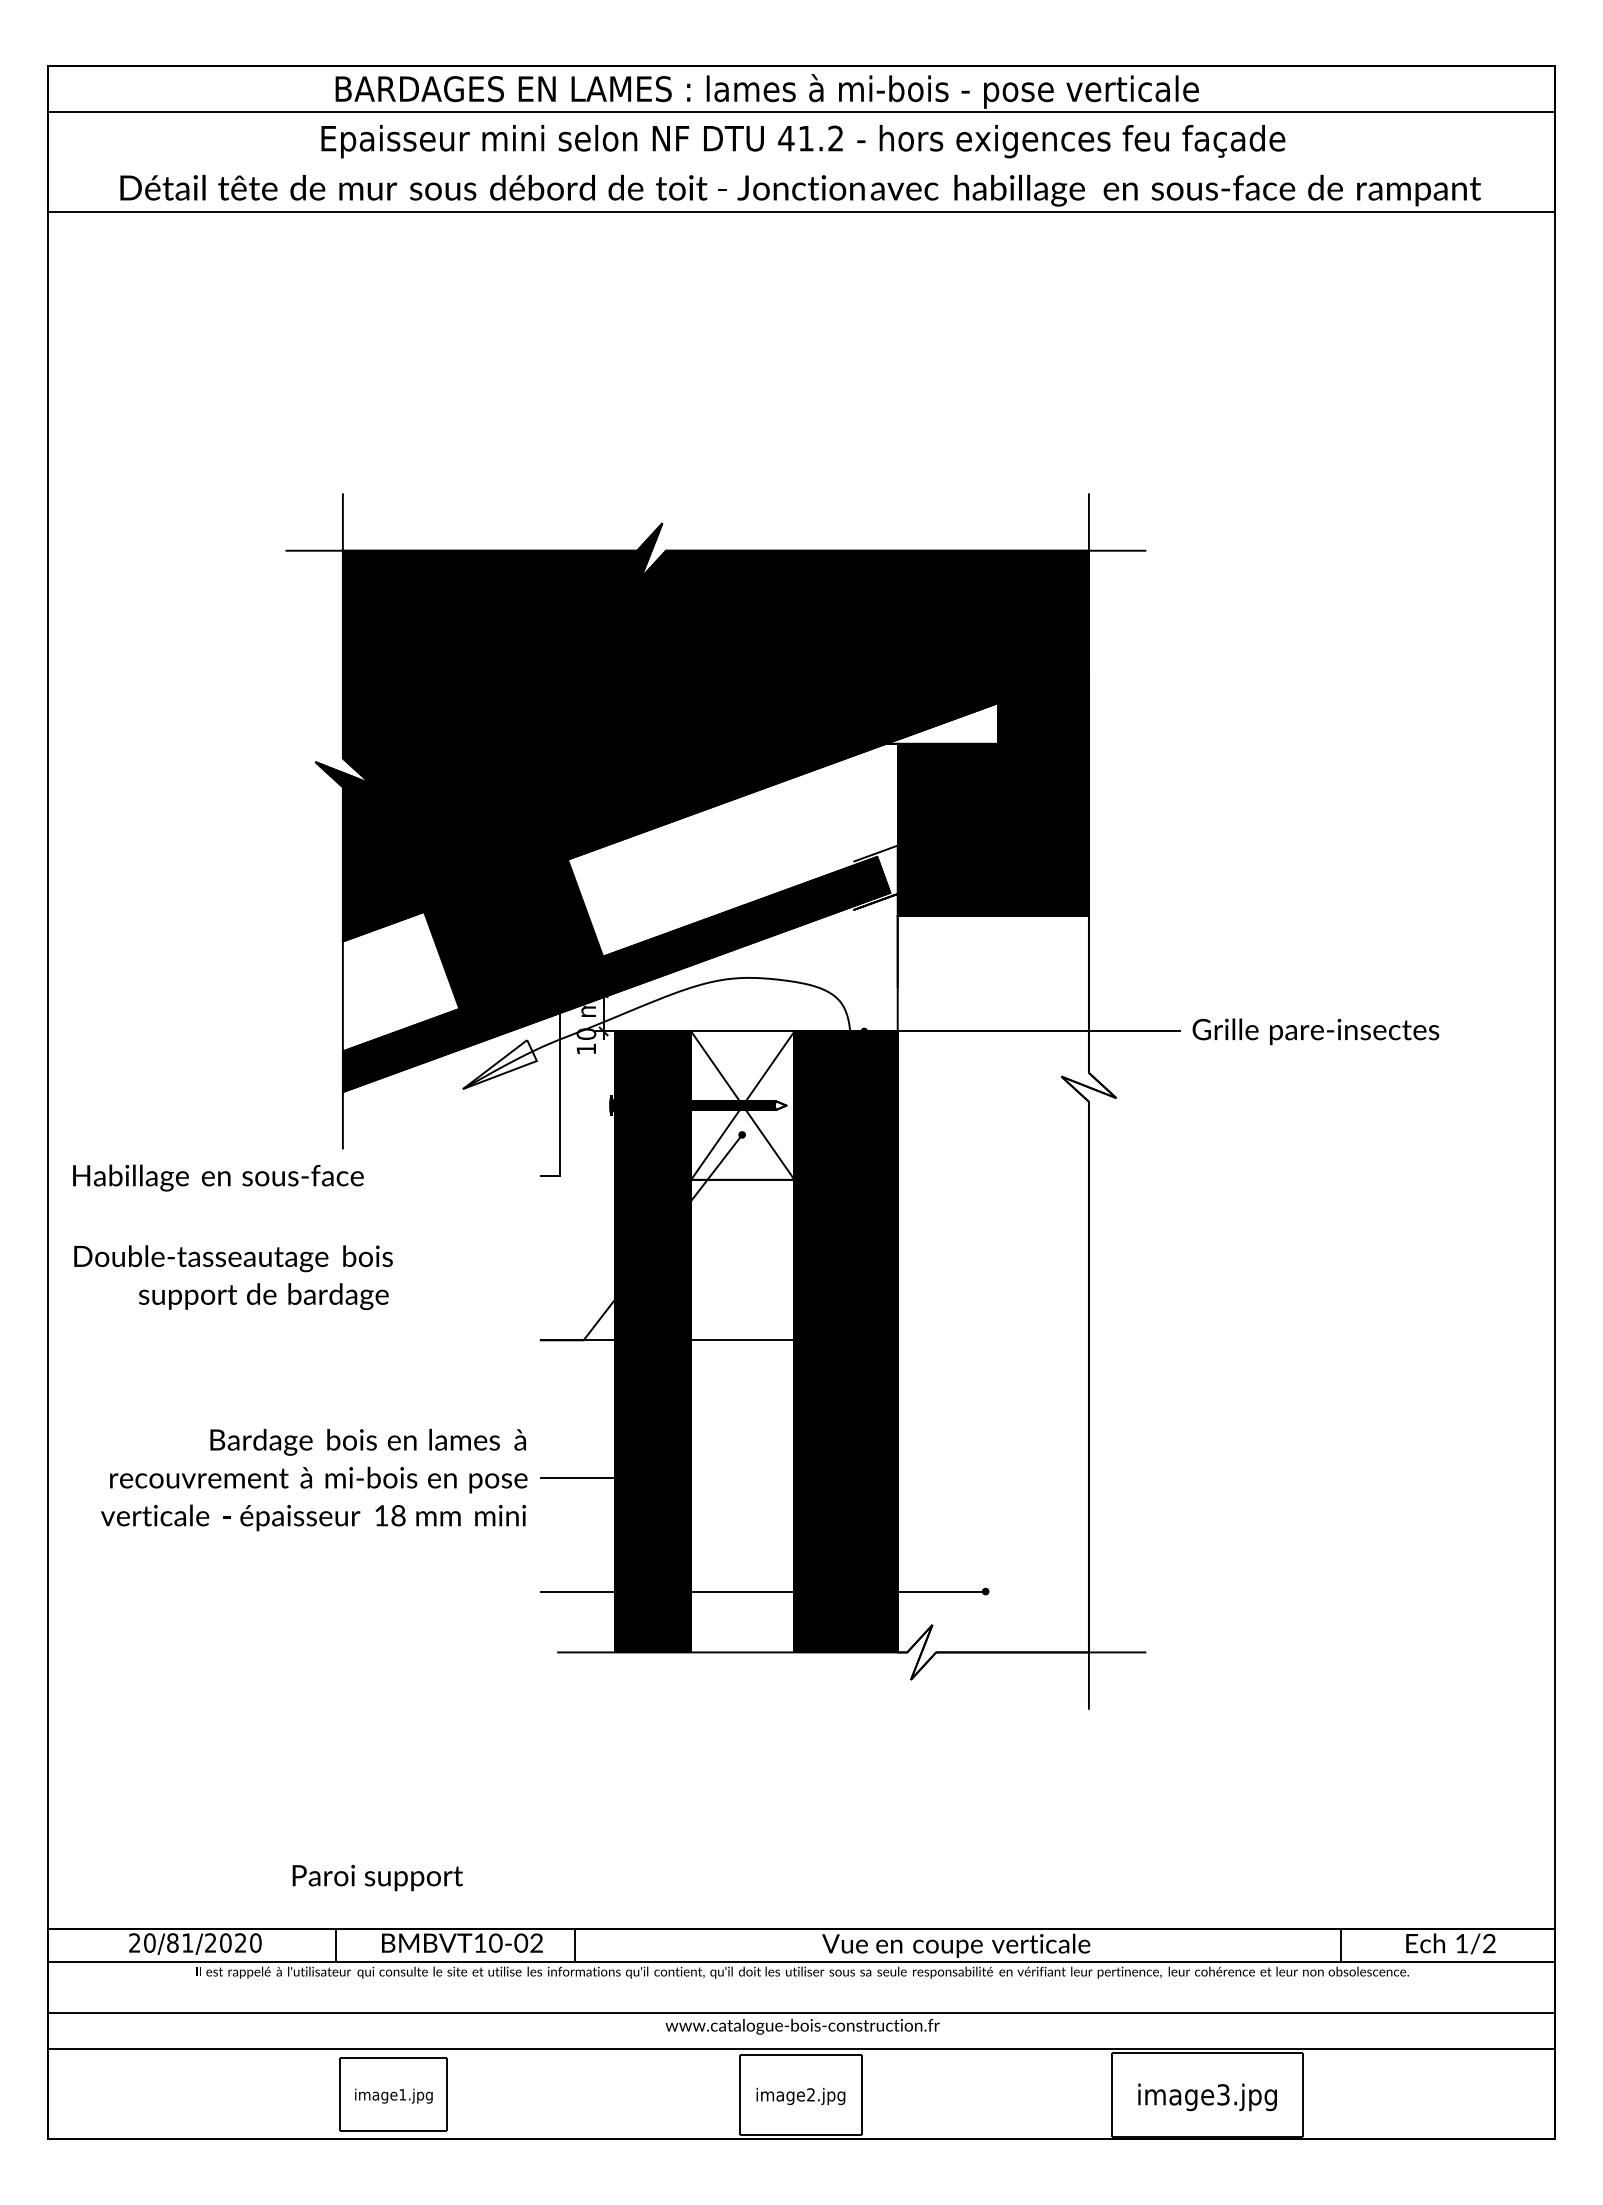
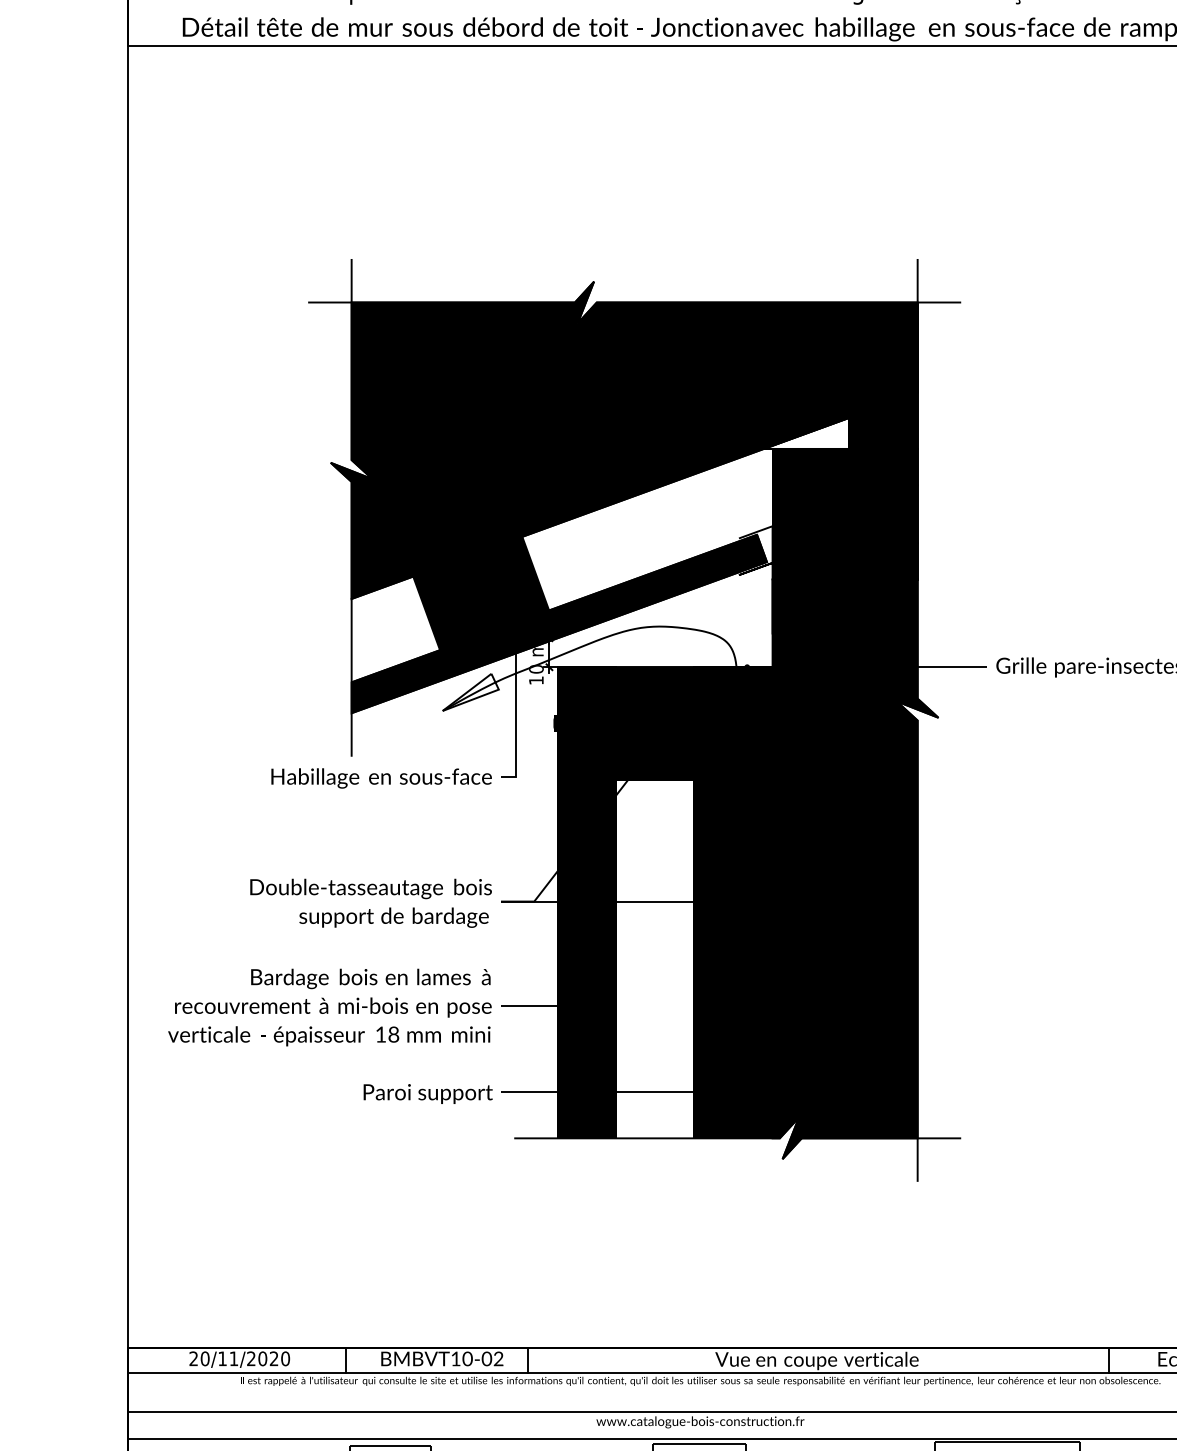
fill: (742, 1105) -> (654, 723), added
fill: (780, 1105) -> (683, 723), added
text: (218, 1177) -> (381, 778), moved
text: (233, 1277) -> (371, 903), moved
fill: (1006, 1297) -> (855, 869), added
text: (377, 1877) -> (427, 1093), moved
text: (172, 1942) -> (222, 1358), 20/81/2020 -> 20/11/2020

